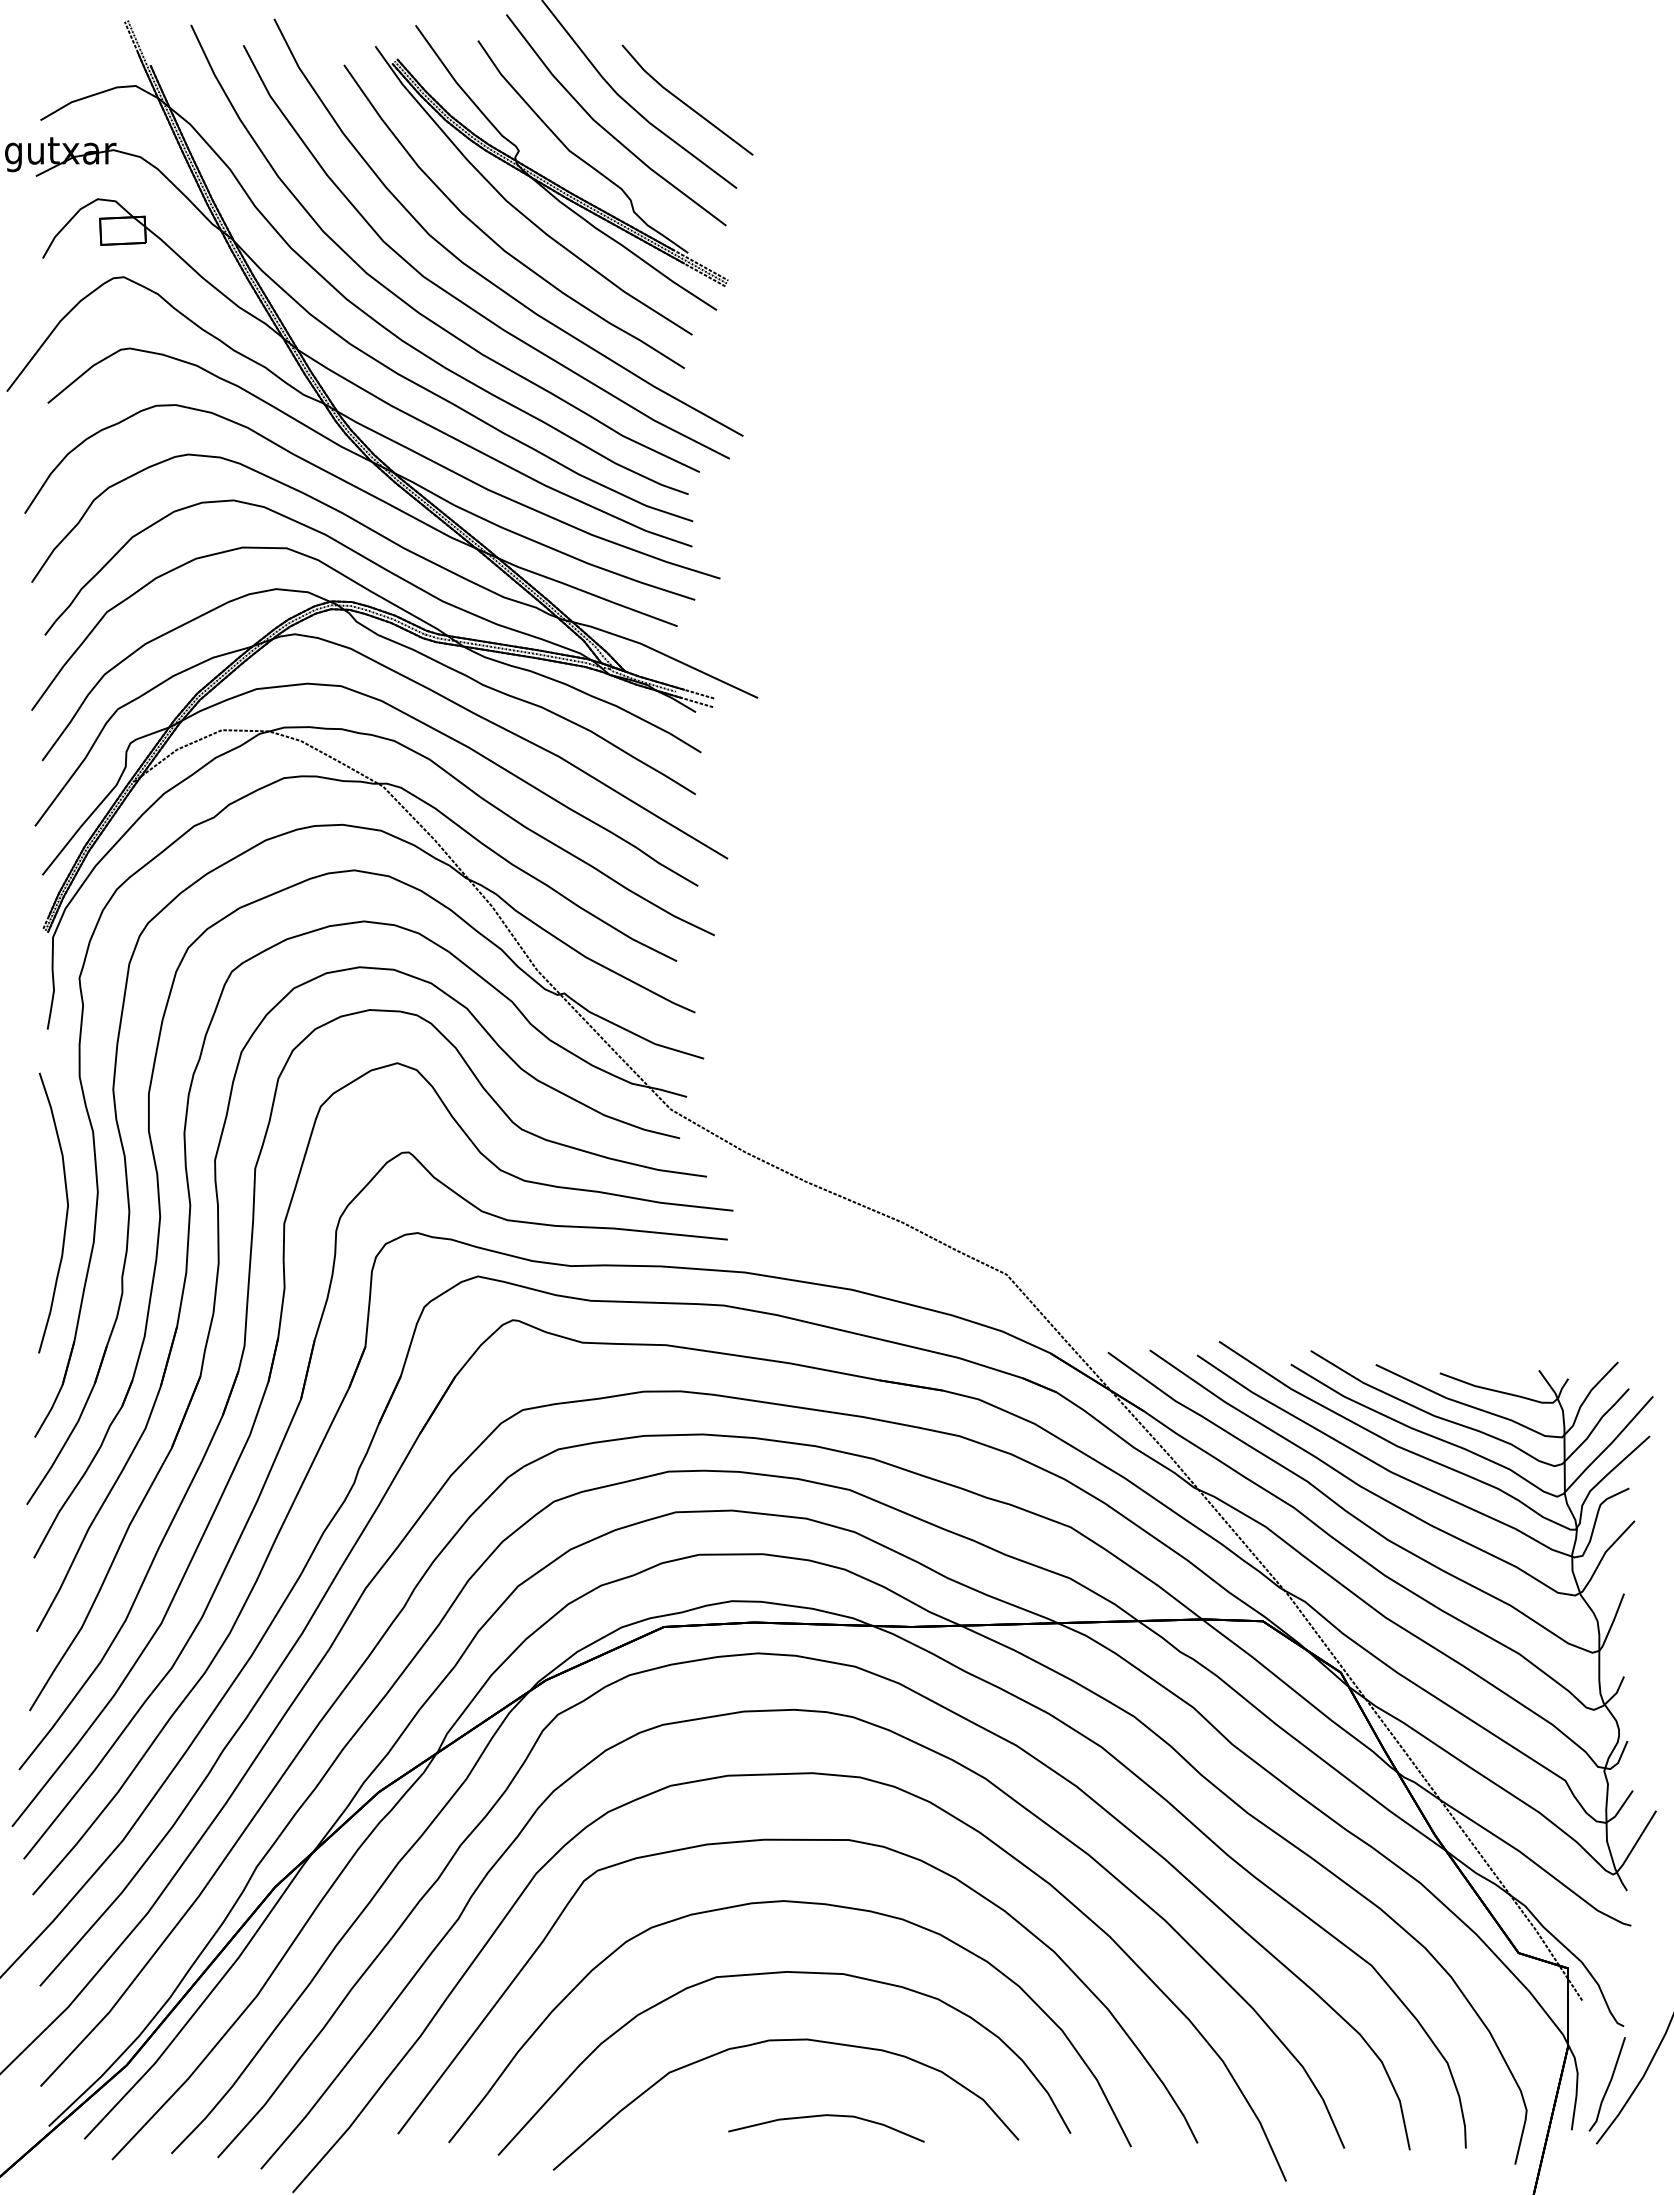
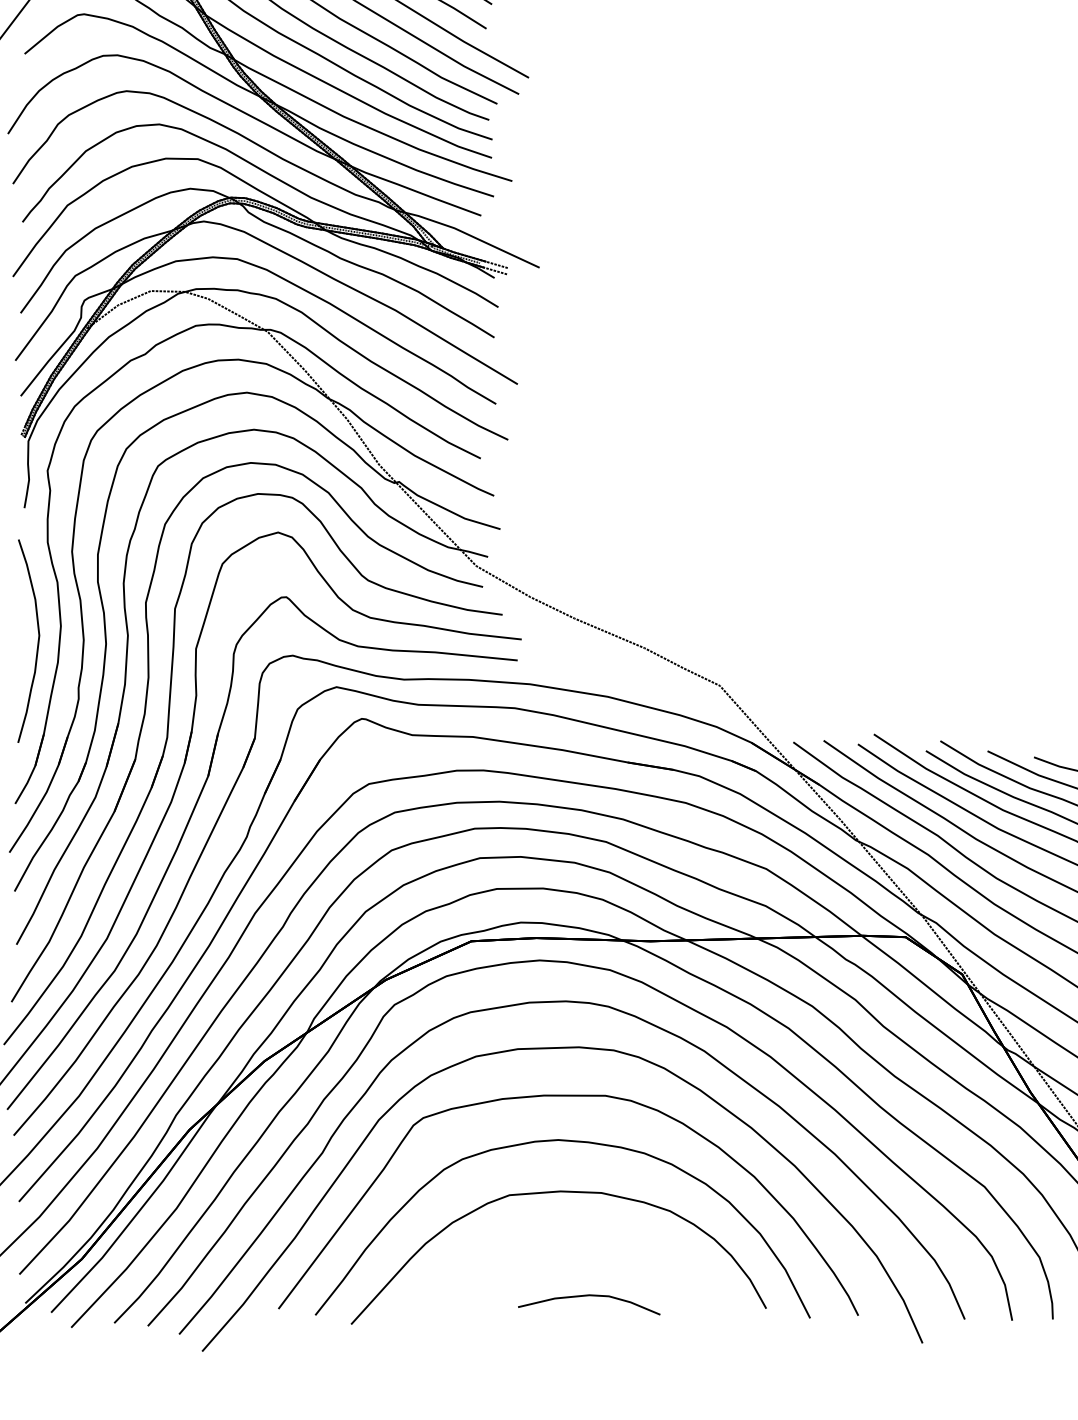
part: (779, 2041) -> (555, 1241), removed

